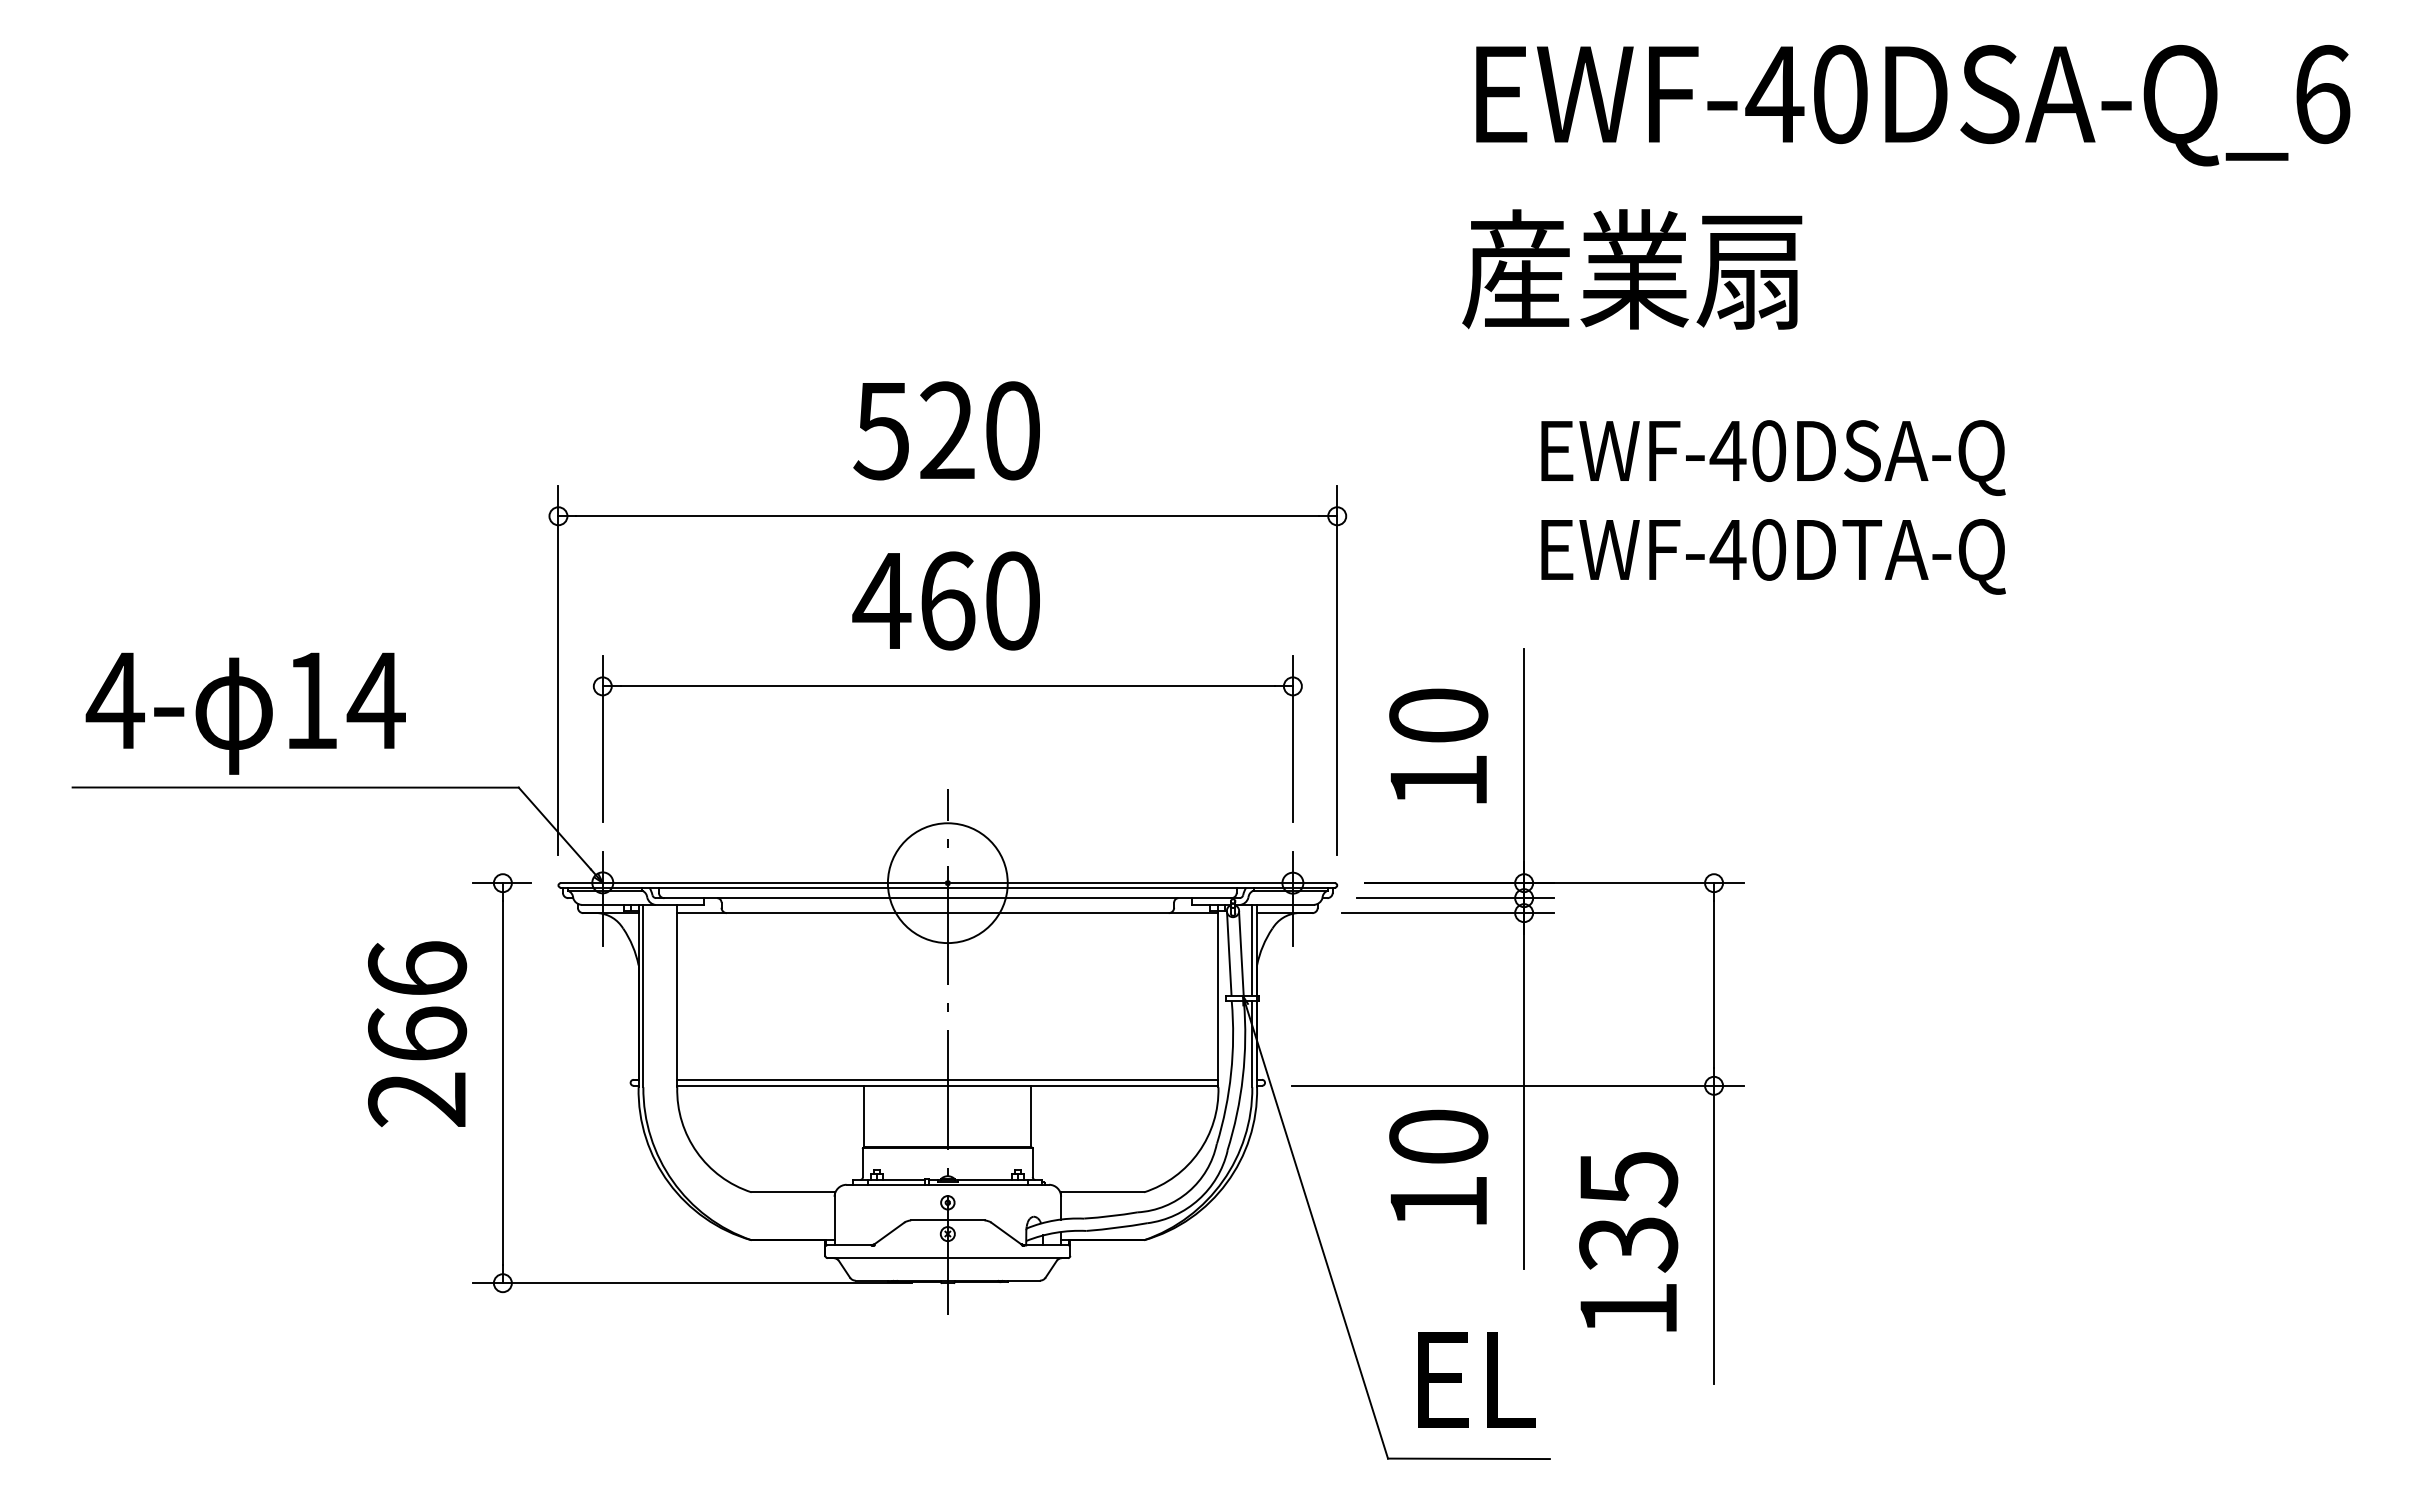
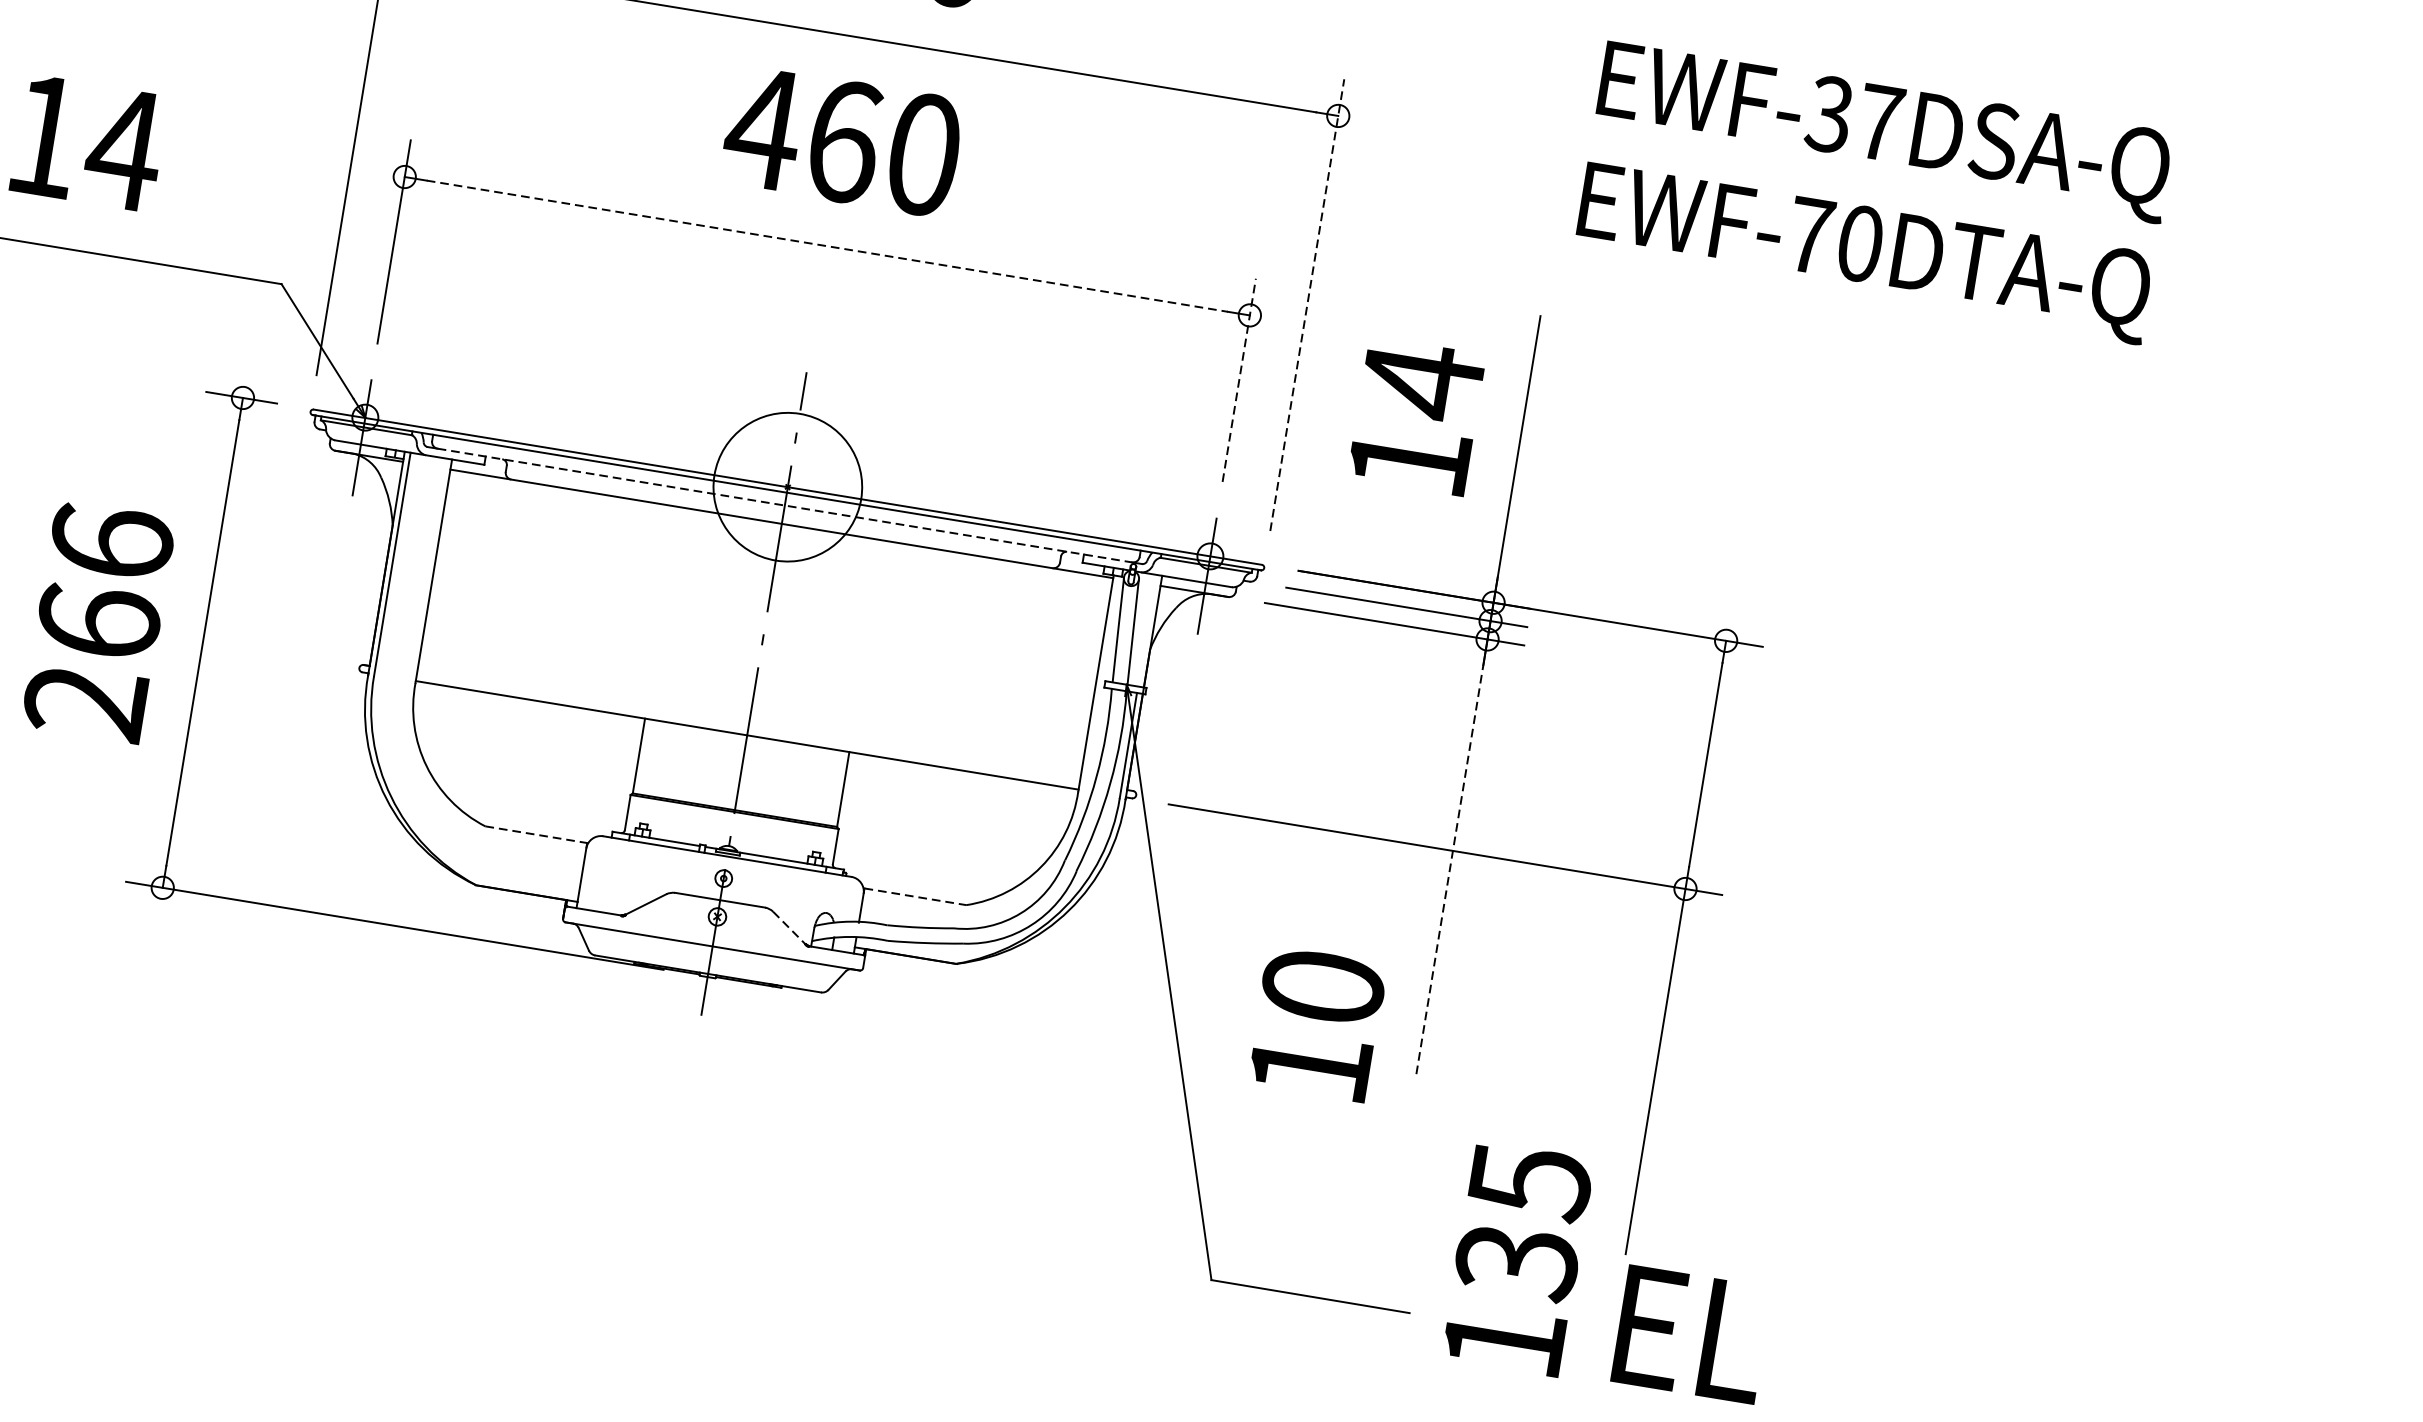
text: (1747, 451) -> (1853, 118), EWF-40DSA-Q -> EWF-37DSA-Q
text: (1727, 549) -> (1809, 234), EWF-40DTA-Q -> EWF-70DTA-Q
line: (1337, 670) -> (1307, 304), solid -> dashed
line: (948, 686) -> (828, 246), solid -> dashed
text: (1438, 715) -> (1422, 380), 10 -> 14
line: (1292, 739) -> (1238, 380), solid -> dashed
line: (947, 898) -> (784, 505), solid -> dashed
line: (1252, 950) -> (1147, 630), removed
text: (417, 1034) -> (98, 622), moved
line: (947, 1079) -> (748, 727), removed
line: (1524, 1099) -> (1450, 867), solid -> dashed
text: (1438, 1166) -> (1317, 1023), moved
line: (793, 1192) -> (536, 835), solid -> dashed
line: (1102, 1192) -> (915, 897), solid -> dashed
line: (1006, 1233) -> (789, 927), solid -> dashed
text: (1628, 1241) -> (1517, 1258), moved
text: (1476, 1379) -> (1691, 1333), moved

